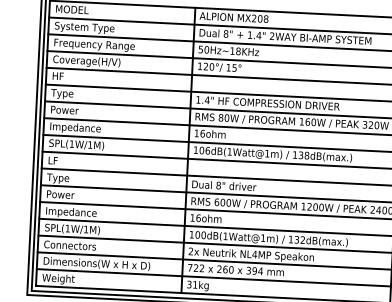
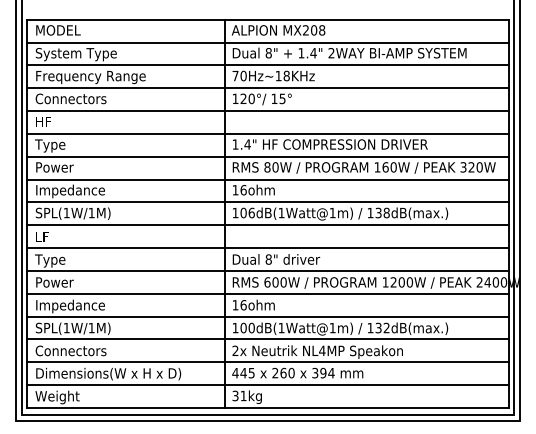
text: (200, 49) -> (235, 76), 50Hz~18KHz -> 70Hz~18KHz
text: (92, 61) -> (89, 99), Coverage(H/V) -> Connectors
text: (196, 267) -> (243, 372), 722 -> 445

